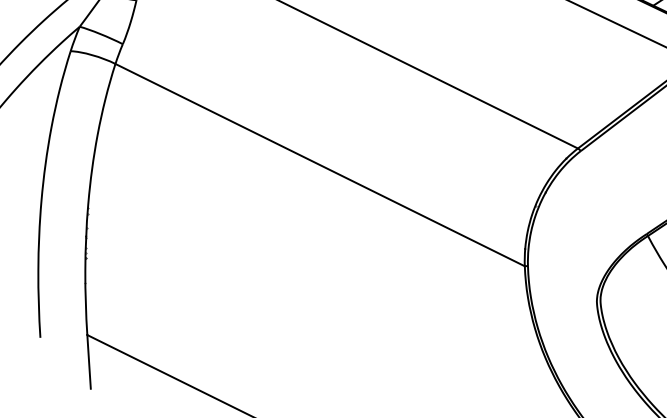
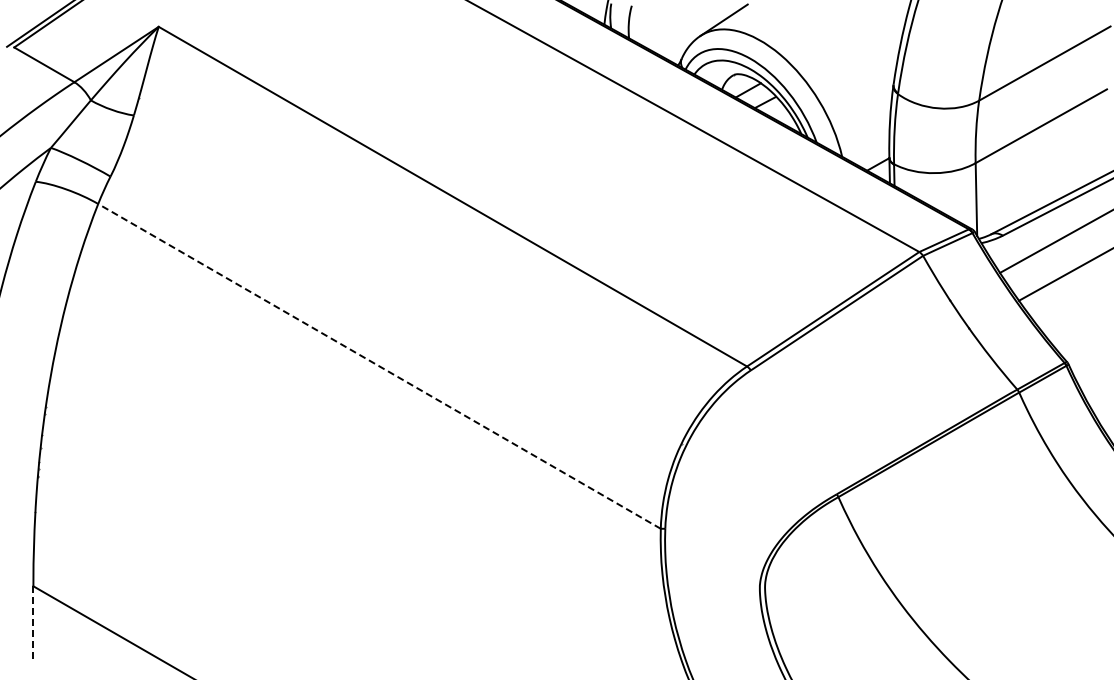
line: (320, 165) -> (379, 366), solid -> dashed
line: (89, 362) -> (33, 625), solid -> dashed

